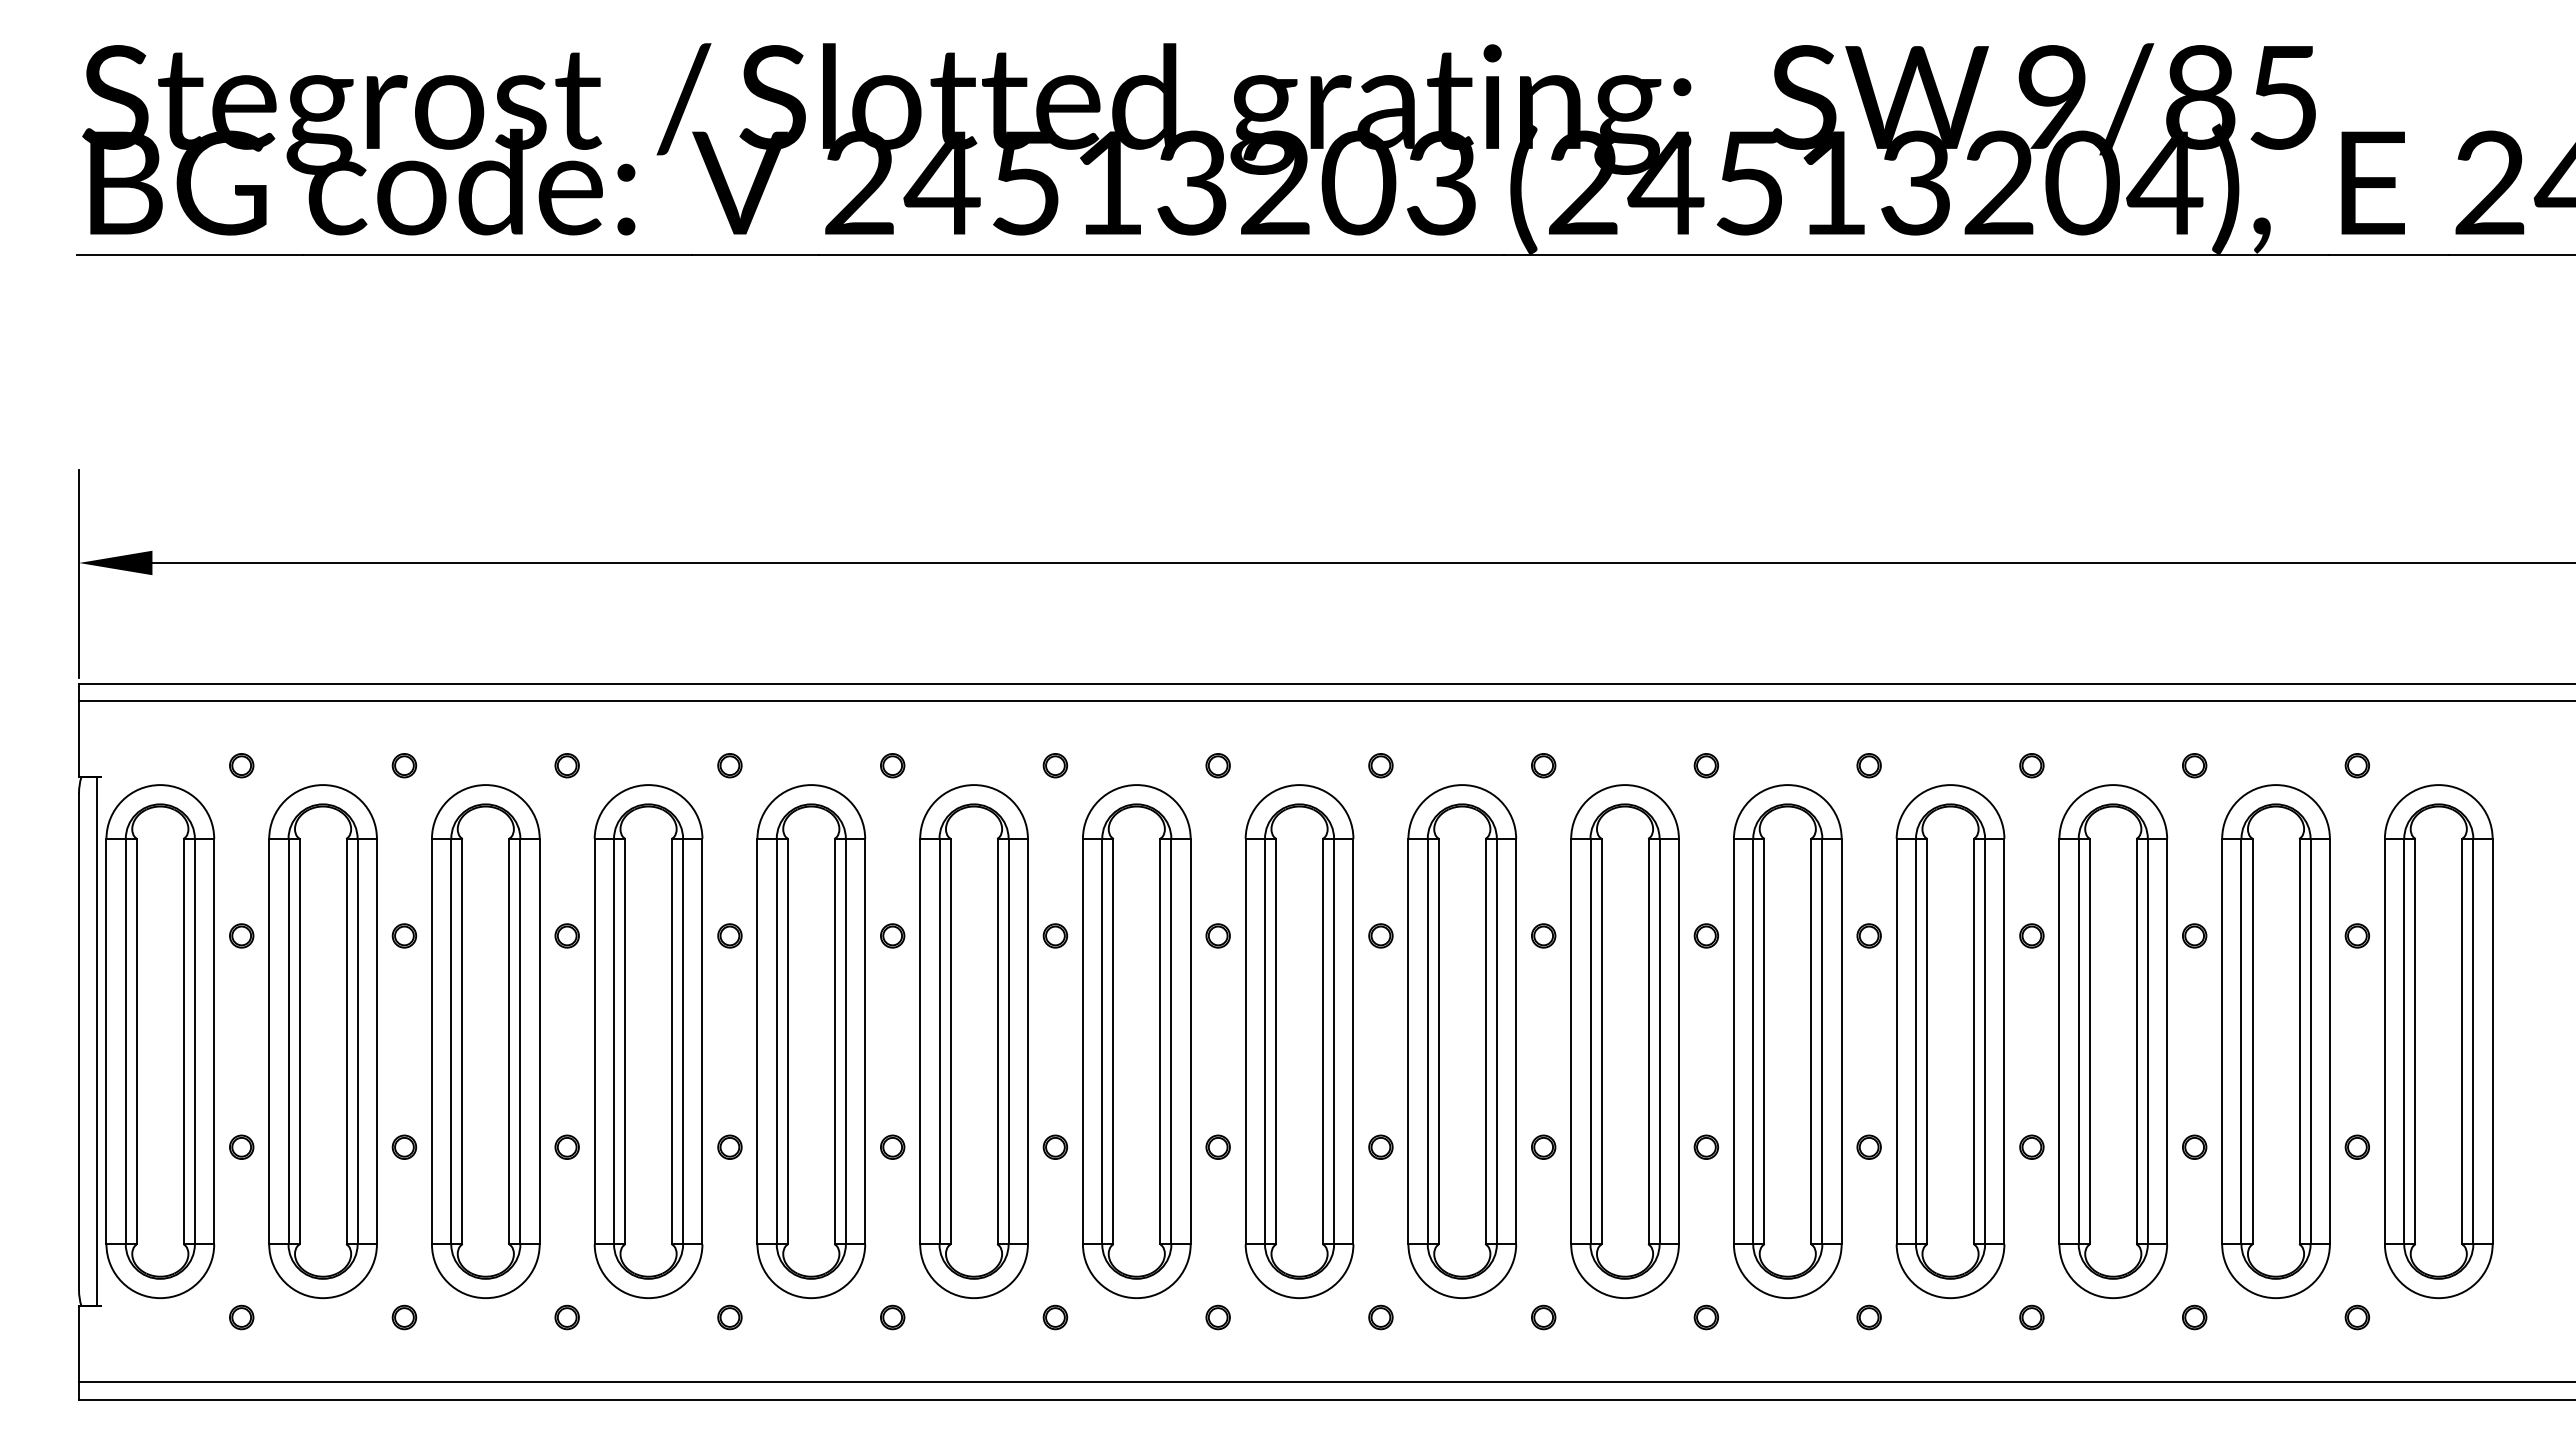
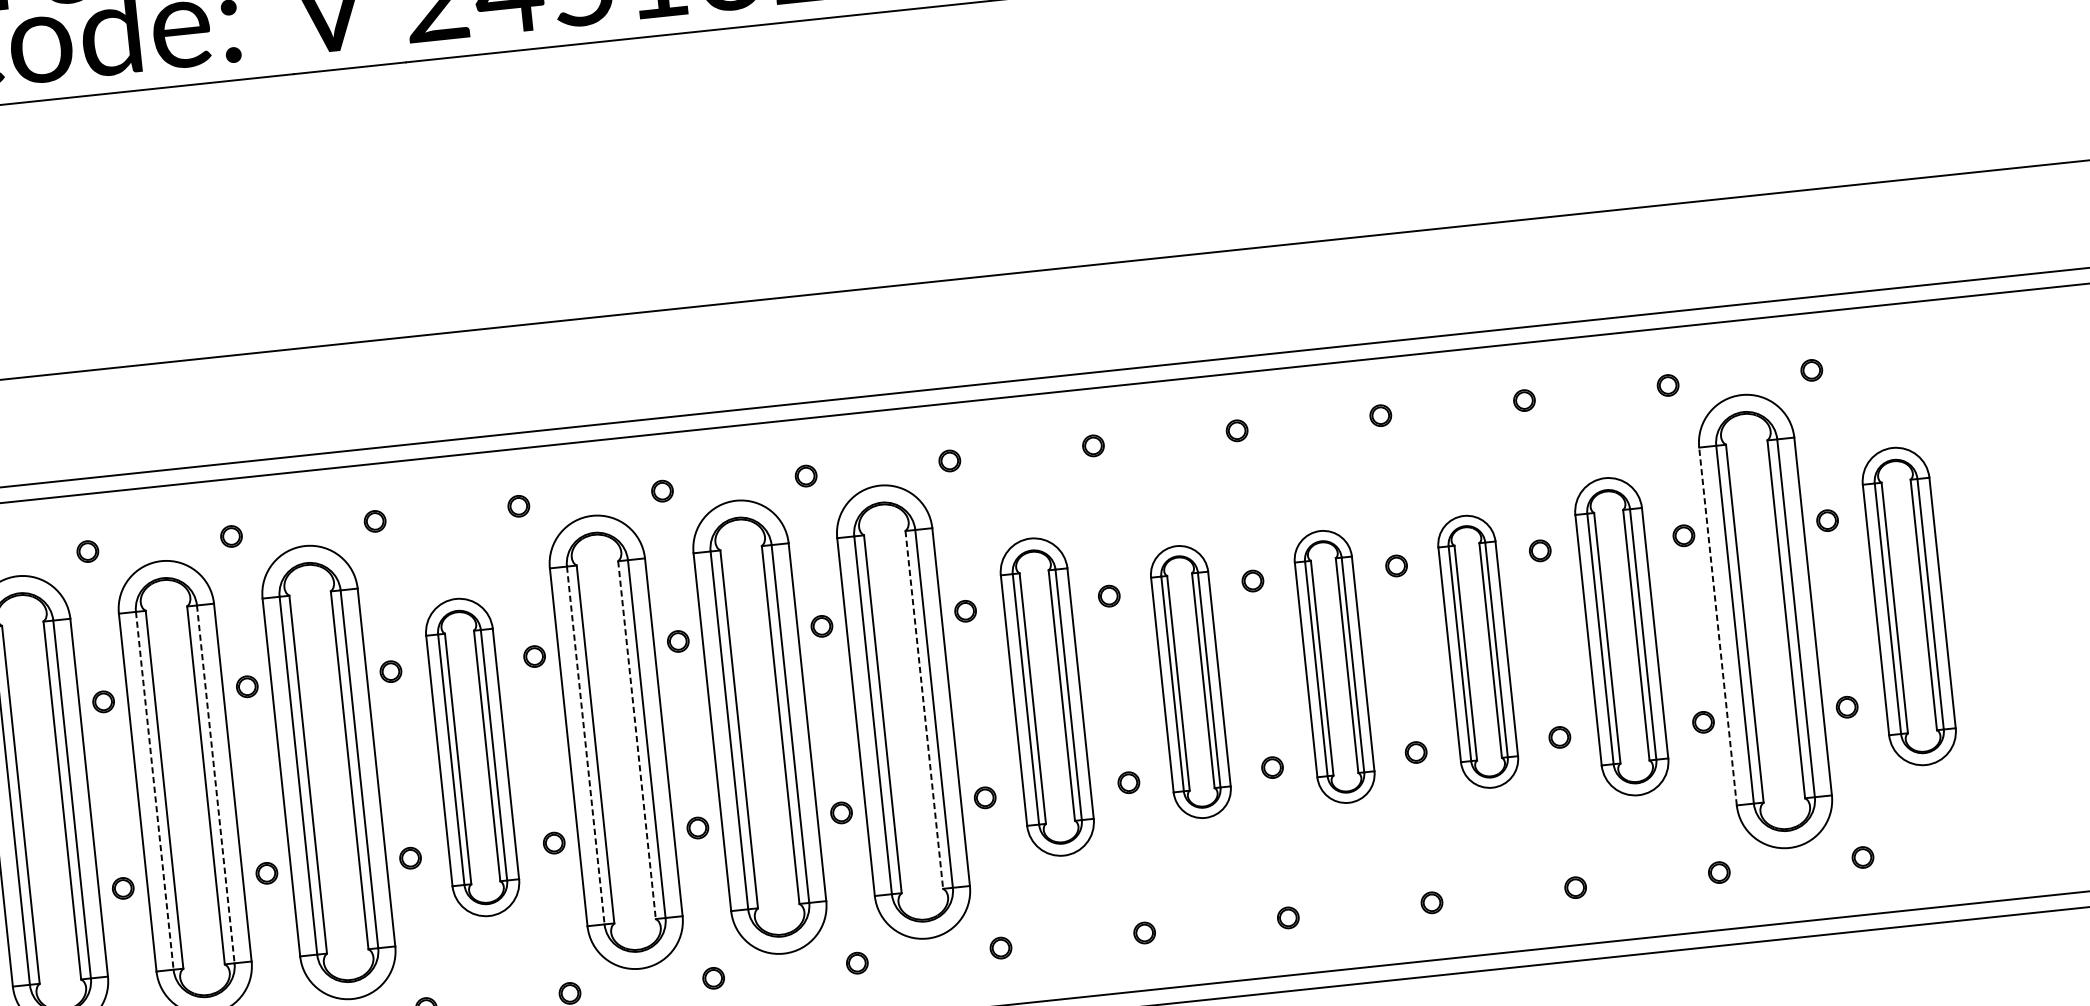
line: (451, 1041) -> (154, 790), solid -> dashed
line: (520, 1041) -> (215, 784), solid -> dashed
part: (811, 1041) -> (472, 757), size x0.7
line: (939, 1041) -> (585, 745), solid -> dashed
line: (997, 1041) -> (636, 740), solid -> dashed
line: (1323, 1041) -> (924, 709), solid -> dashed
part: (1462, 1041) -> (1047, 696), size x0.7
part: (1624, 1041) -> (1190, 681), size x0.6
part: (1787, 1041) -> (1334, 666), size x0.6
part: (1950, 1041) -> (1478, 651), size x0.6
part: (2112, 1041) -> (1621, 636), size x0.7
line: (2222, 1041) -> (1718, 626), solid -> dashed
part: (2438, 1041) -> (1908, 606), size x0.7

